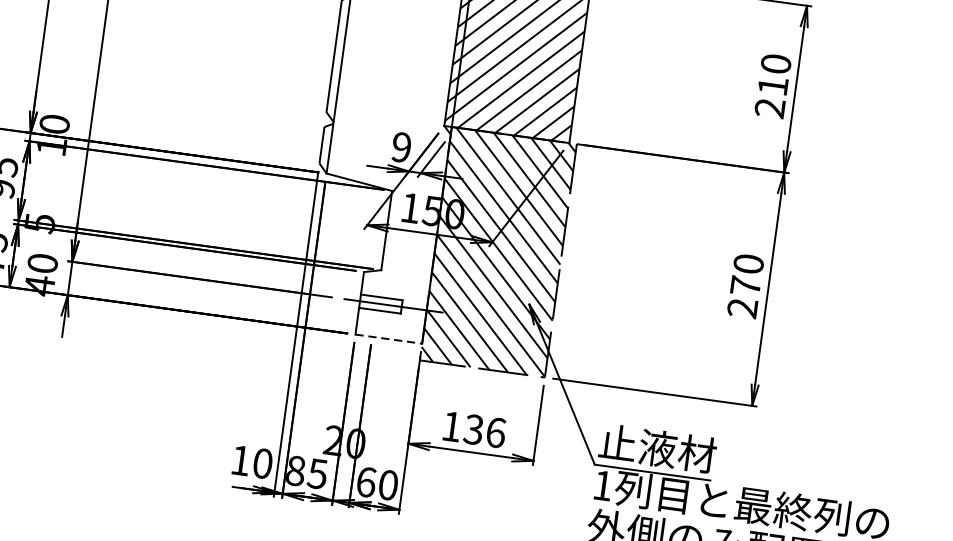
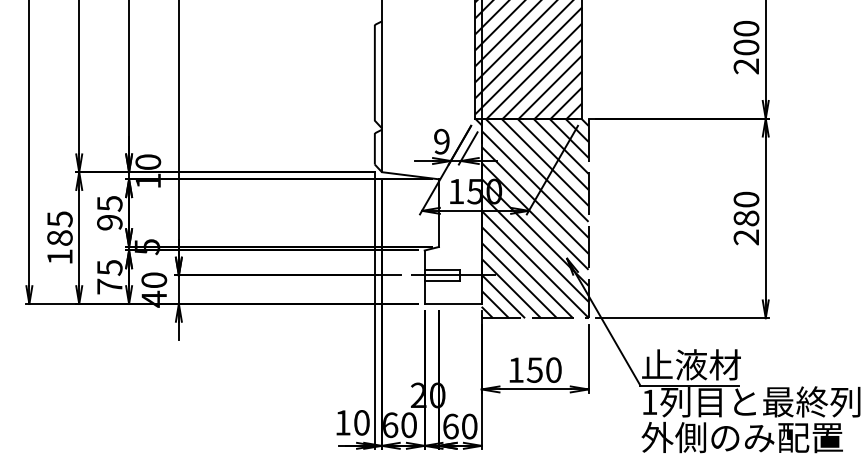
text: (773, 86) -> (746, 47), 210 -> 200
text: (745, 286) -> (746, 218), 270 -> 280
line: (389, 338) -> (453, 303), dashed -> solid
text: (485, 430) -> (544, 369), 136 -> 150
text: (306, 472) -> (399, 425), 85 -> 60

